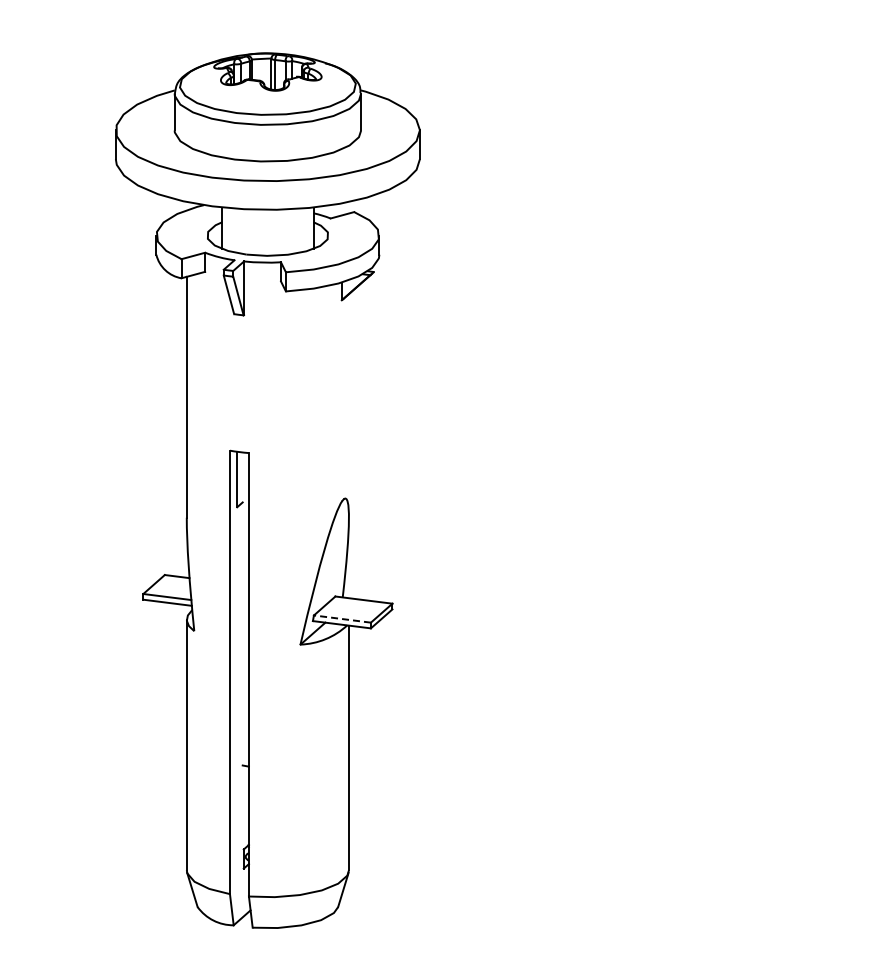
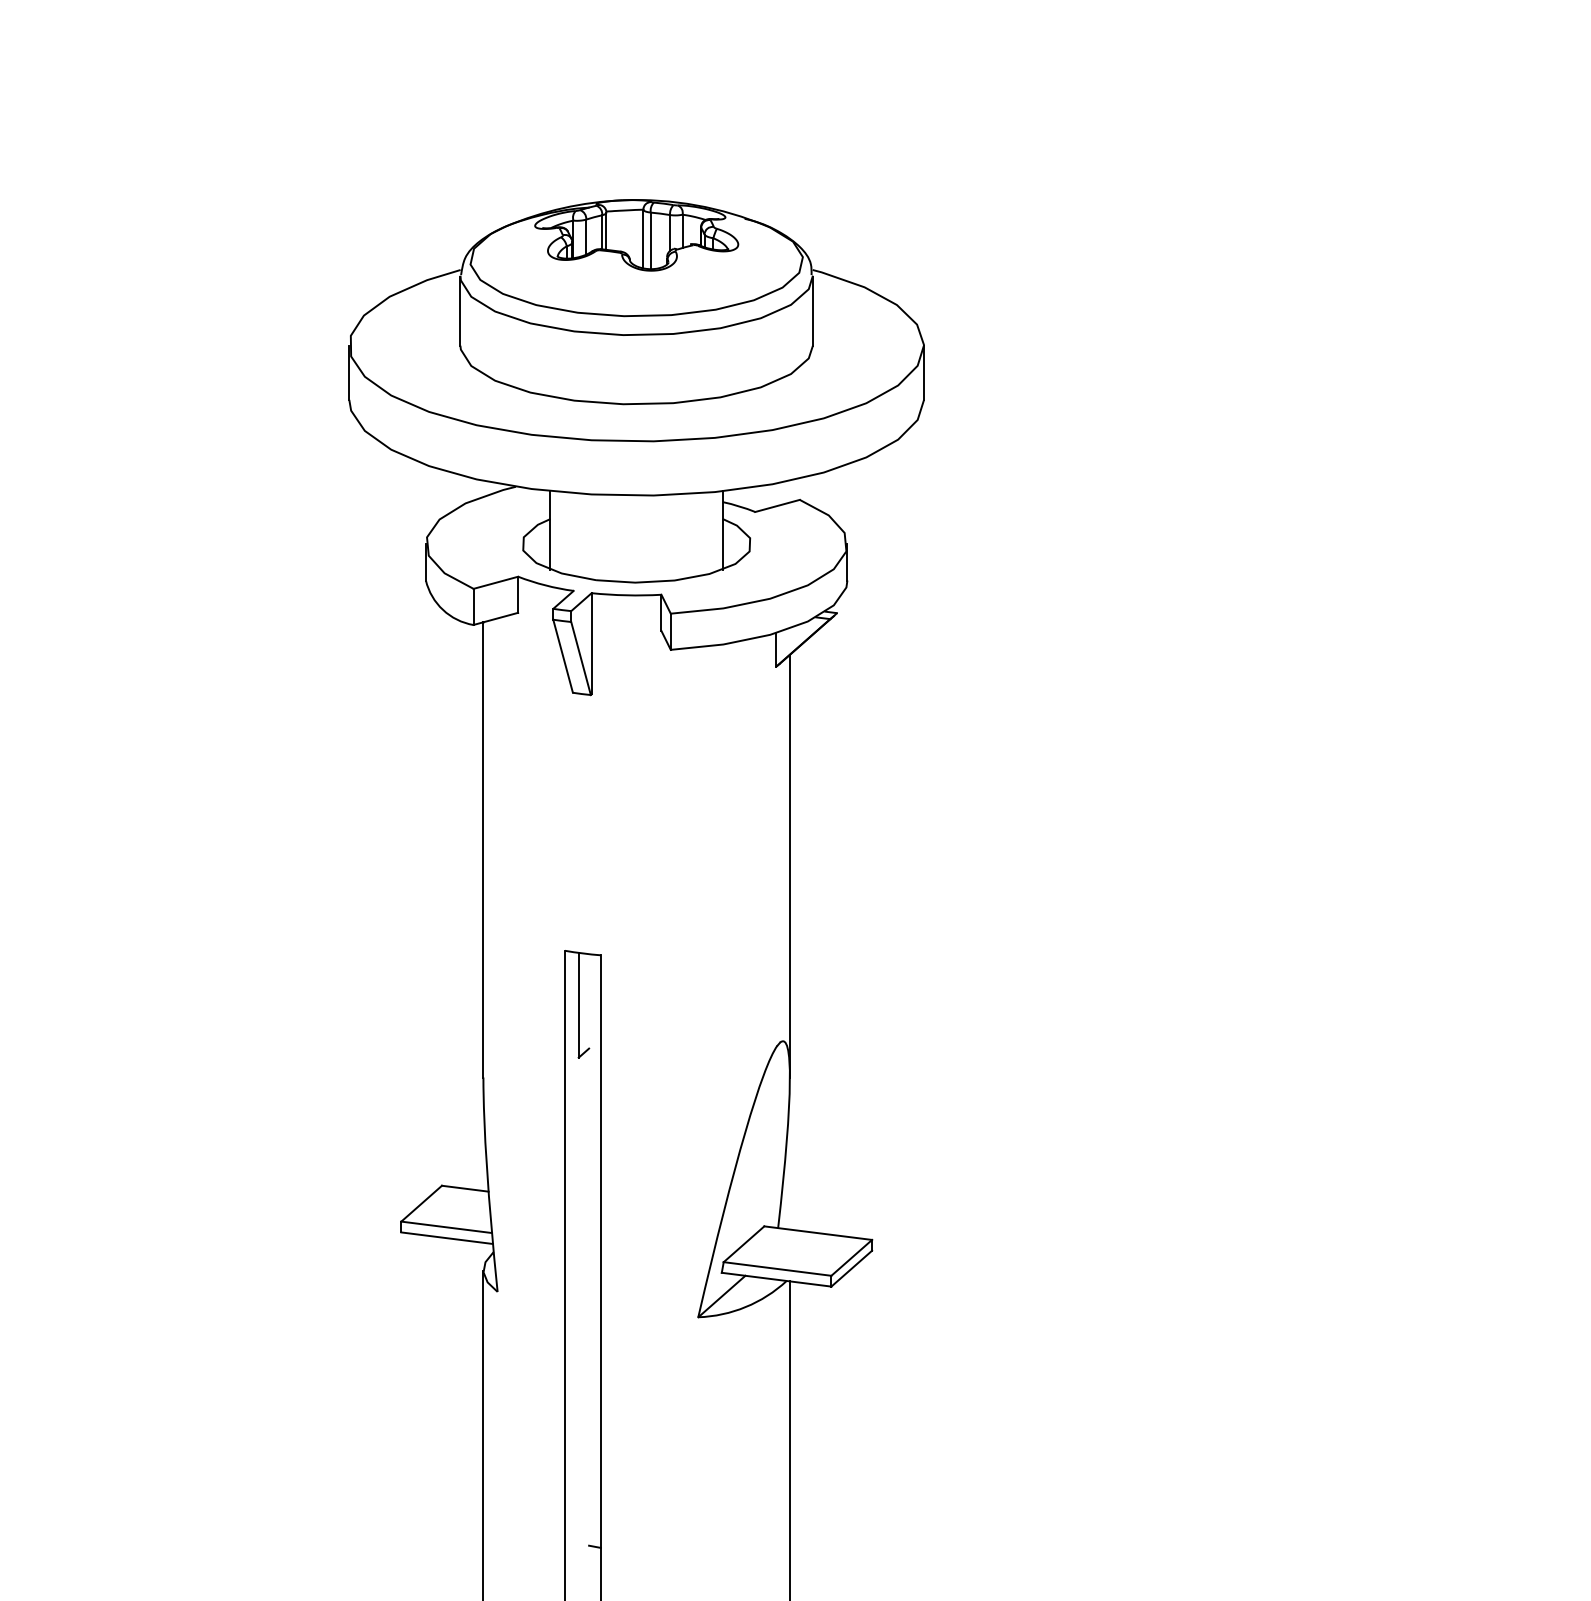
line: (348, 405) -> (789, 865), added
line: (342, 619) -> (777, 1269), dashed -> solid

